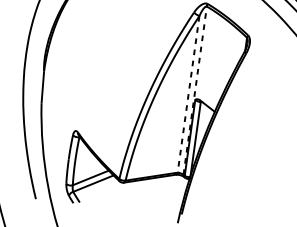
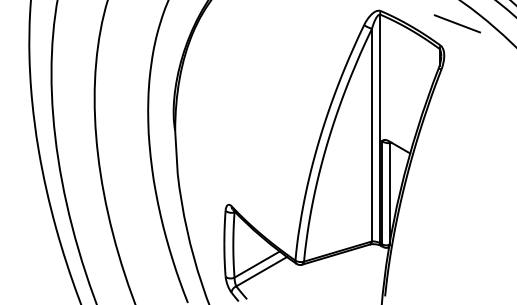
line: (262, 20) -> (456, 23), added
line: (195, 90) -> (380, 128), dashed -> solid
line: (188, 94) -> (372, 135), dashed -> solid

